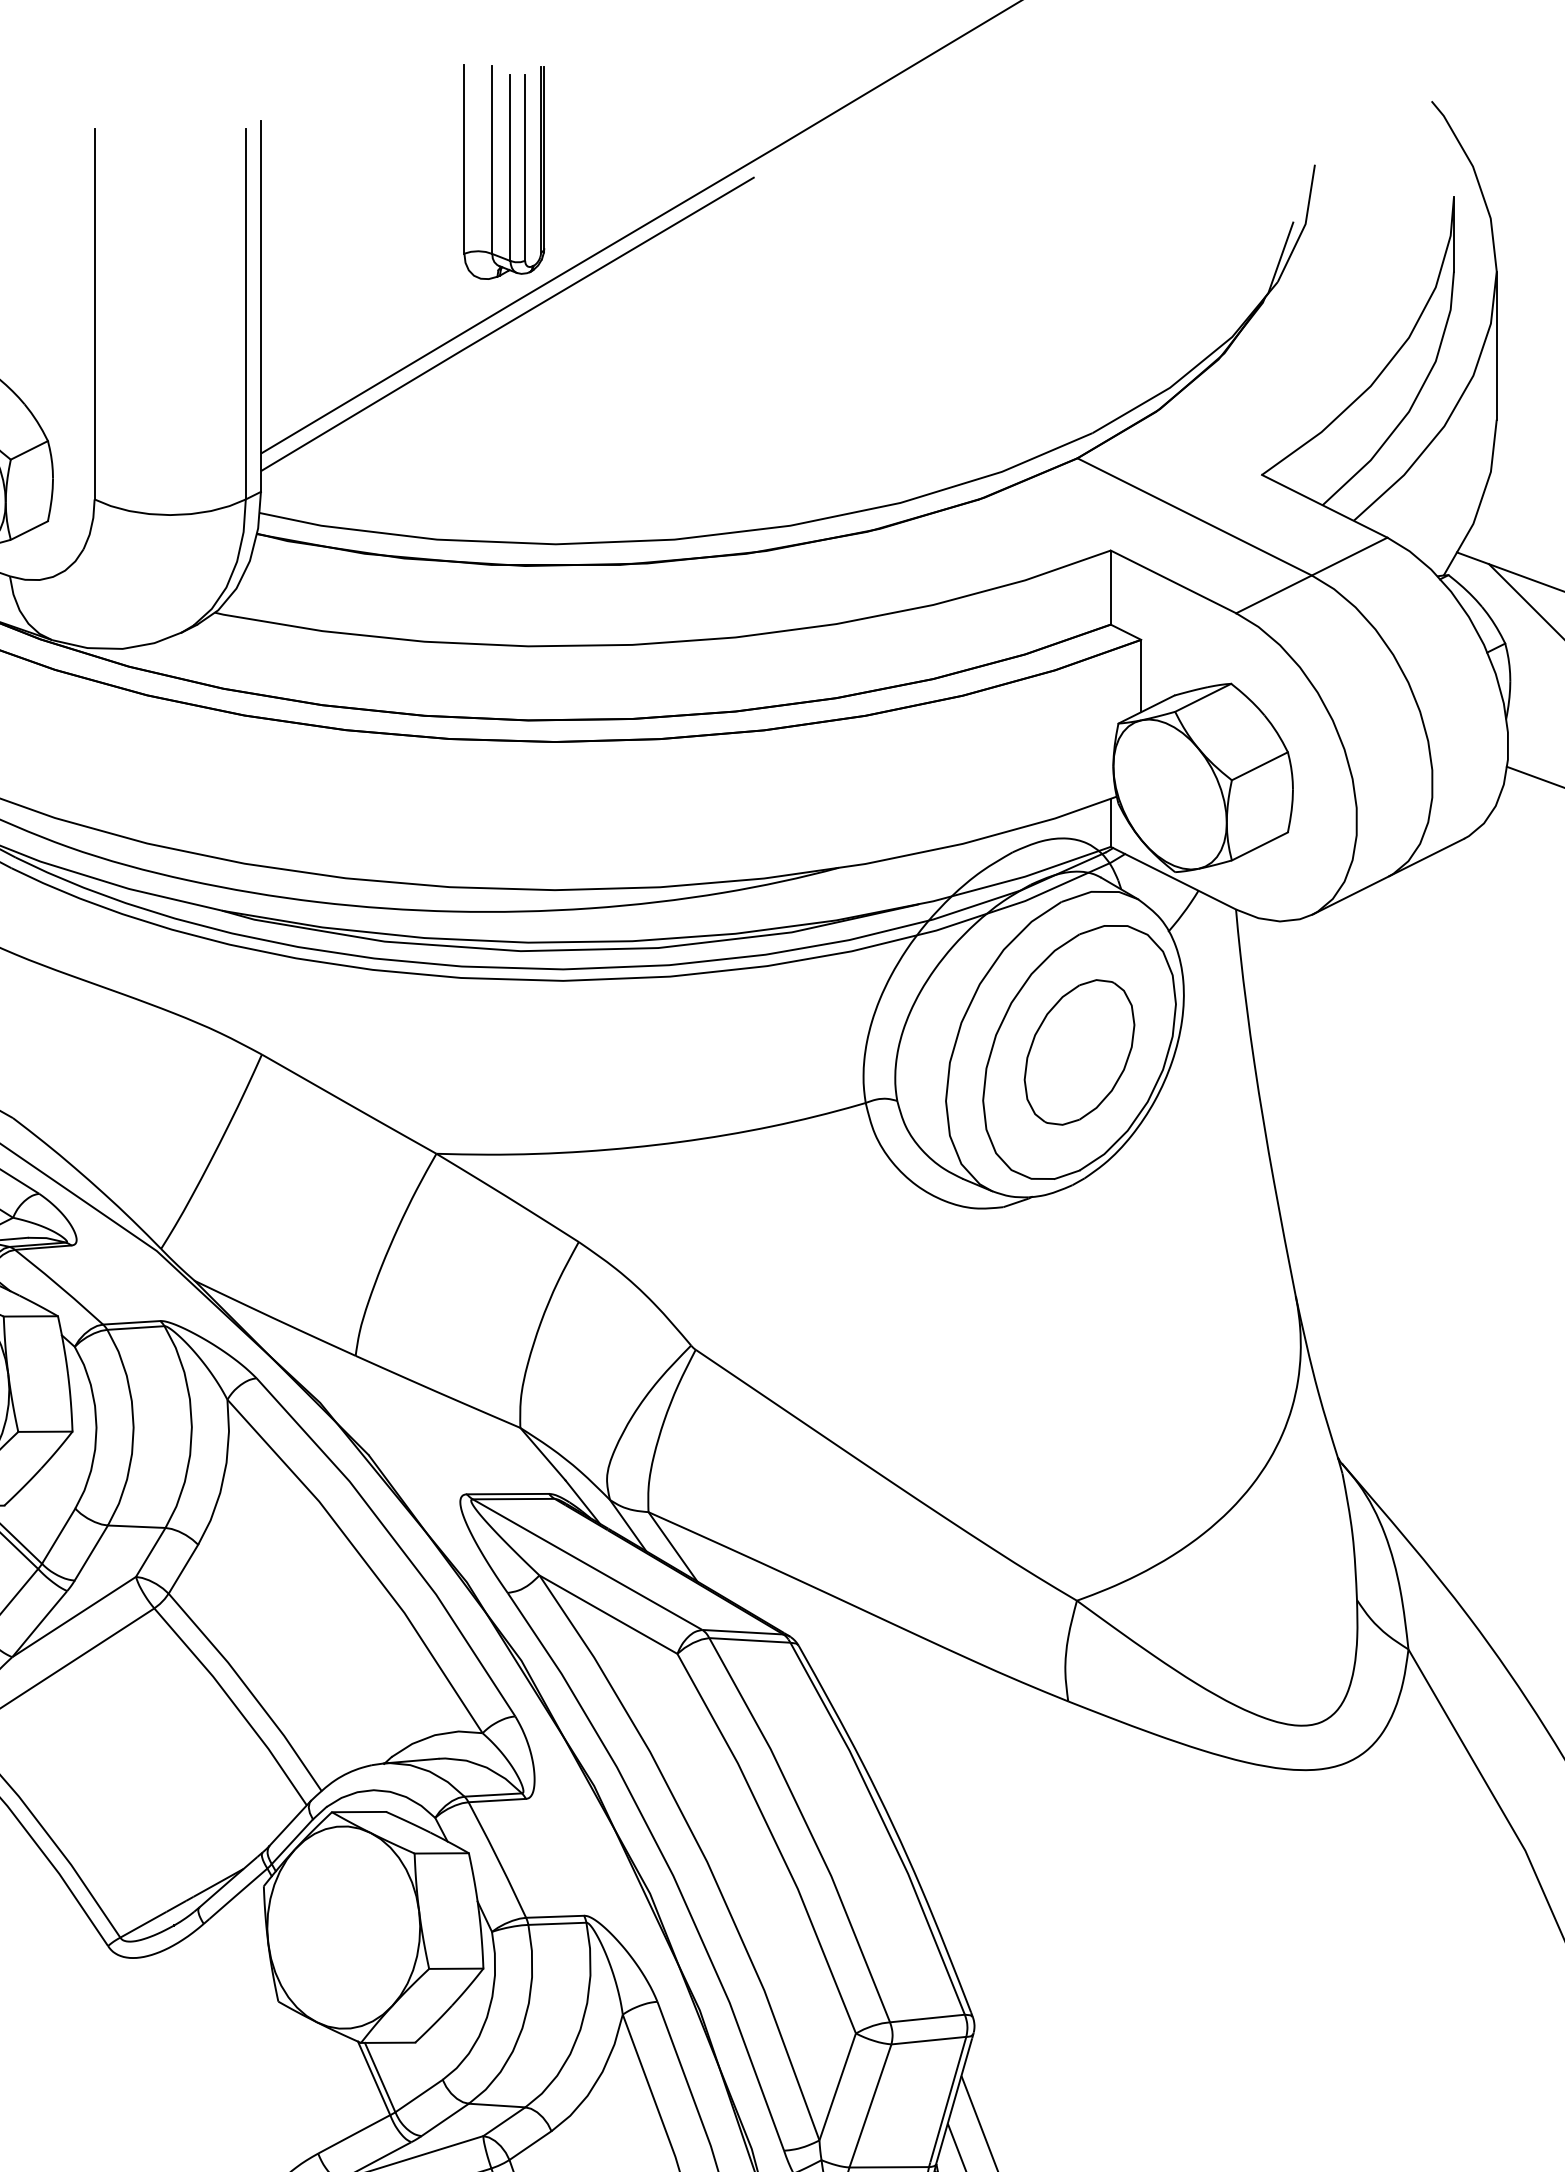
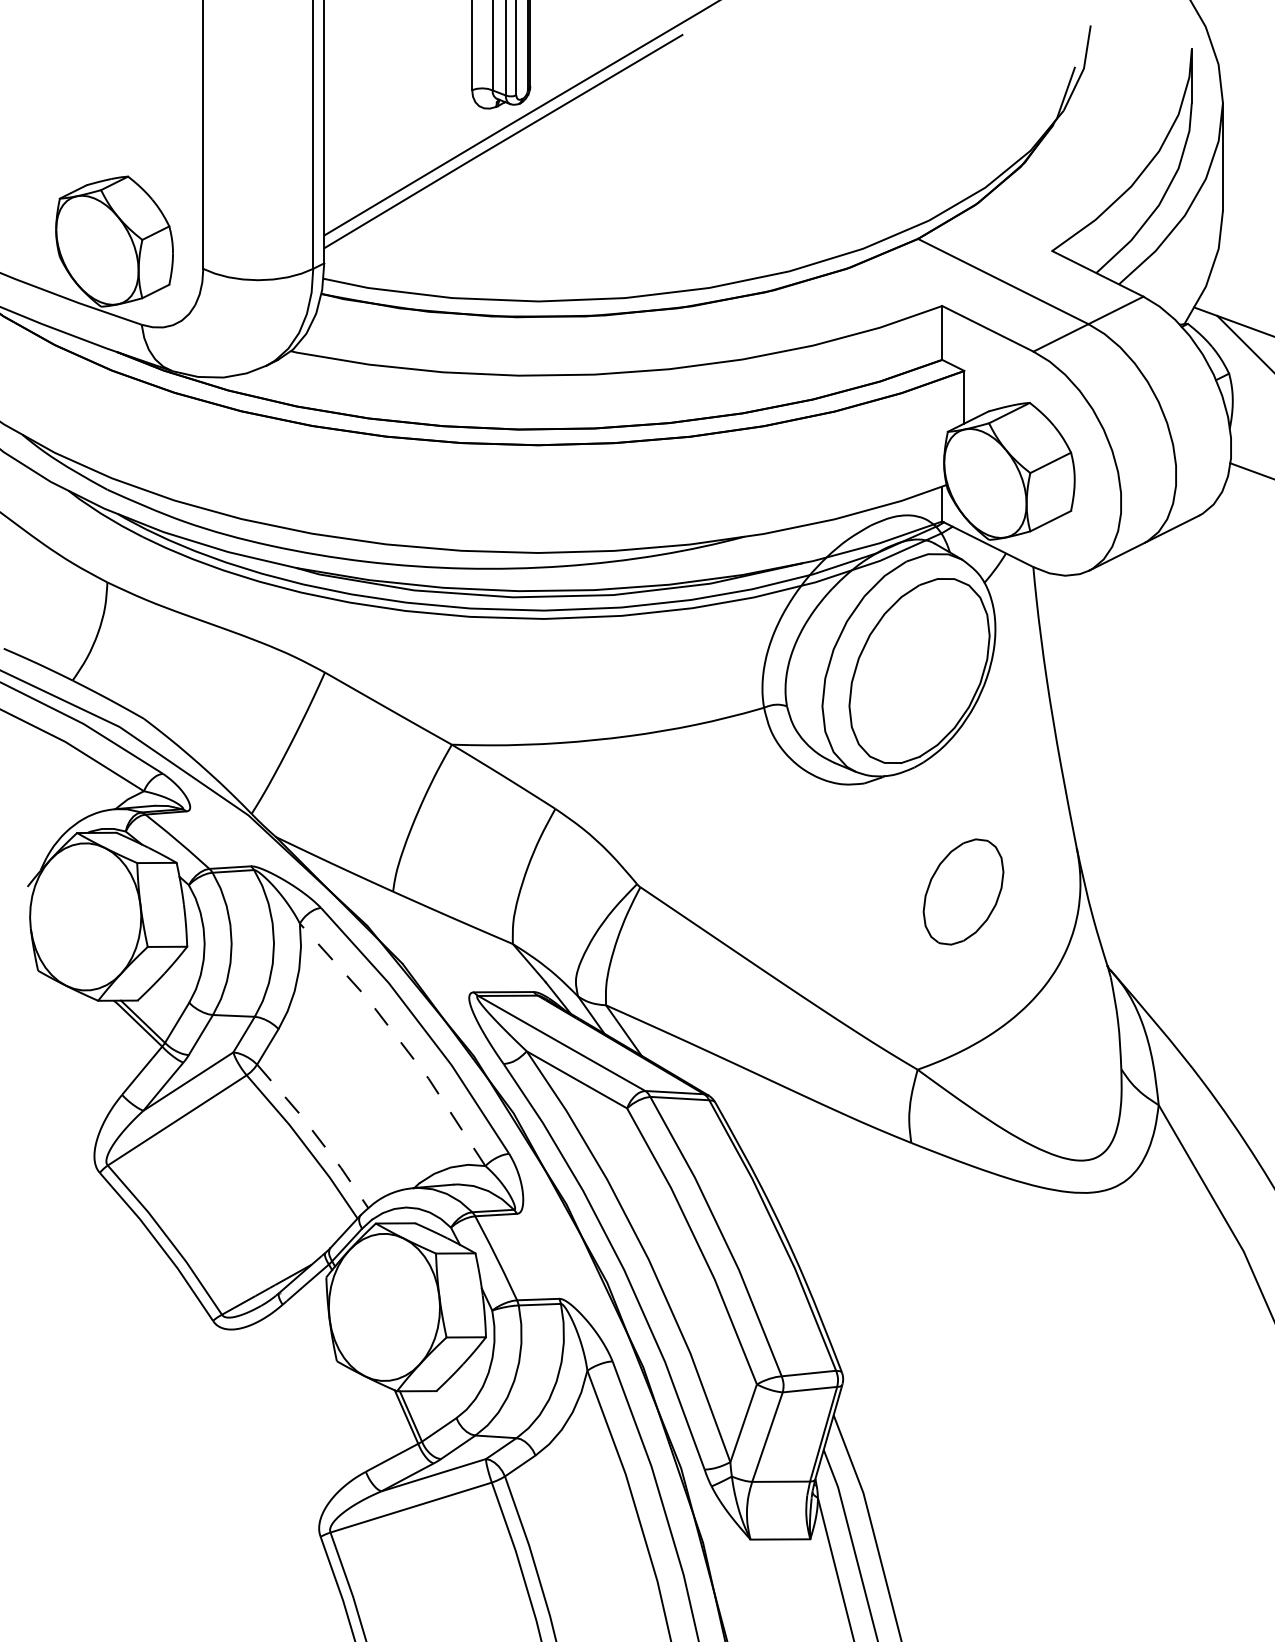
part: (1079, 1051) -> (963, 891), moved
line: (364, 1560) -> (399, 1040), solid -> dashed
line: (248, 1689) -> (315, 1134), solid -> dashed

